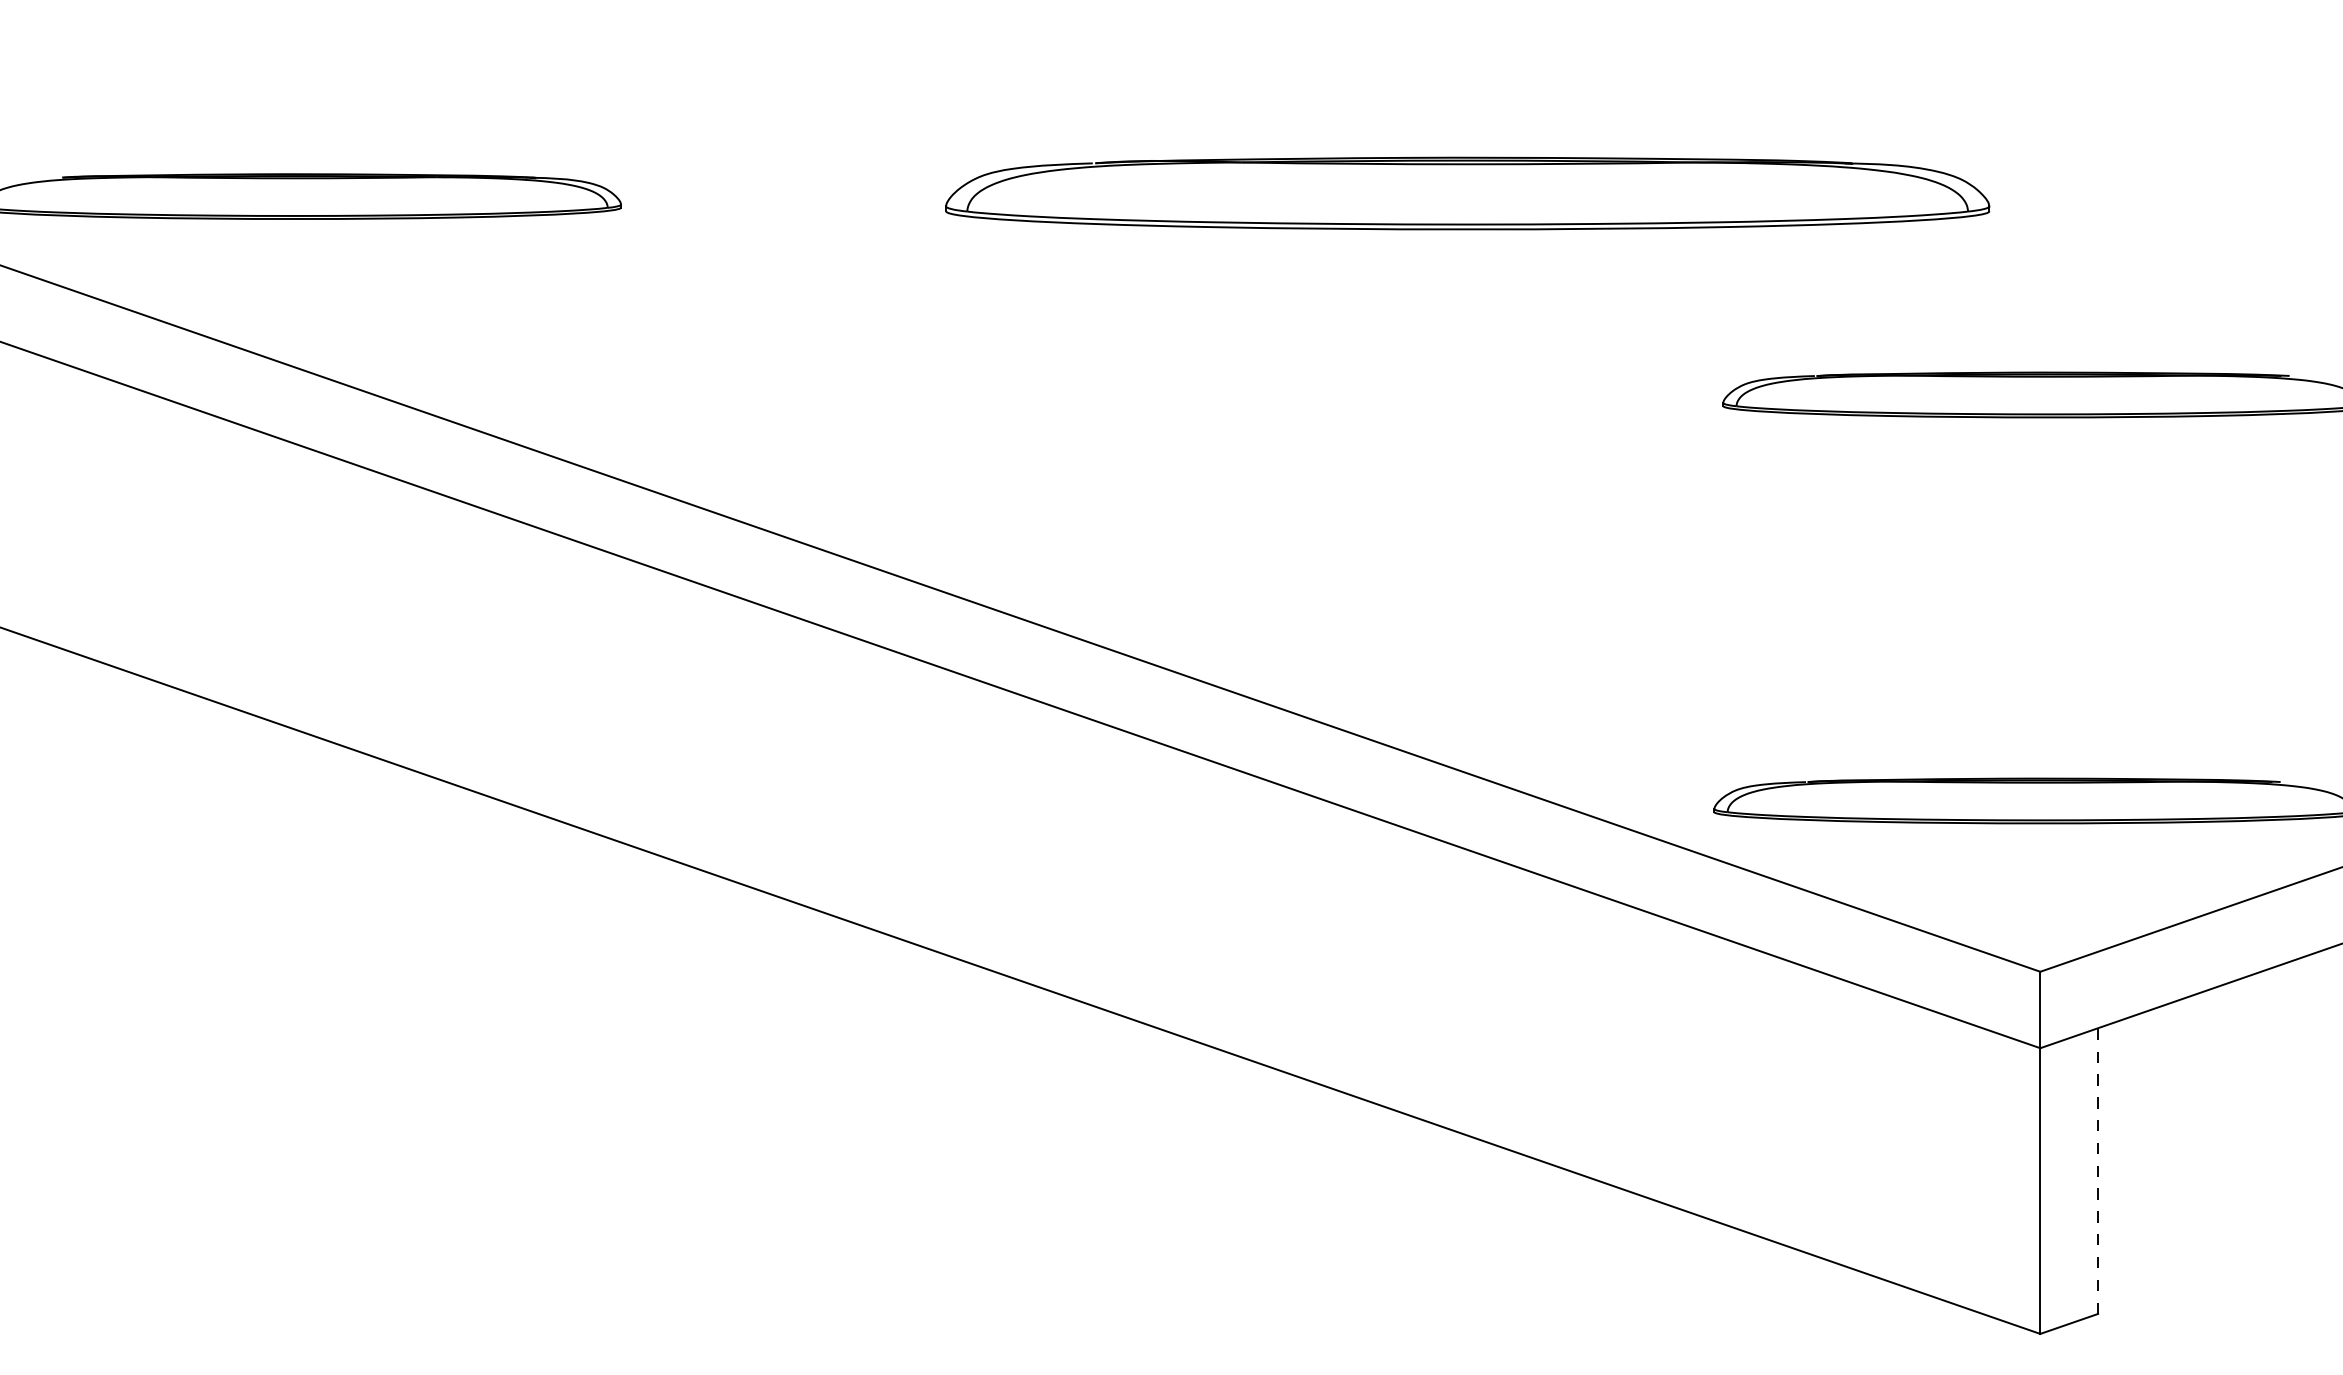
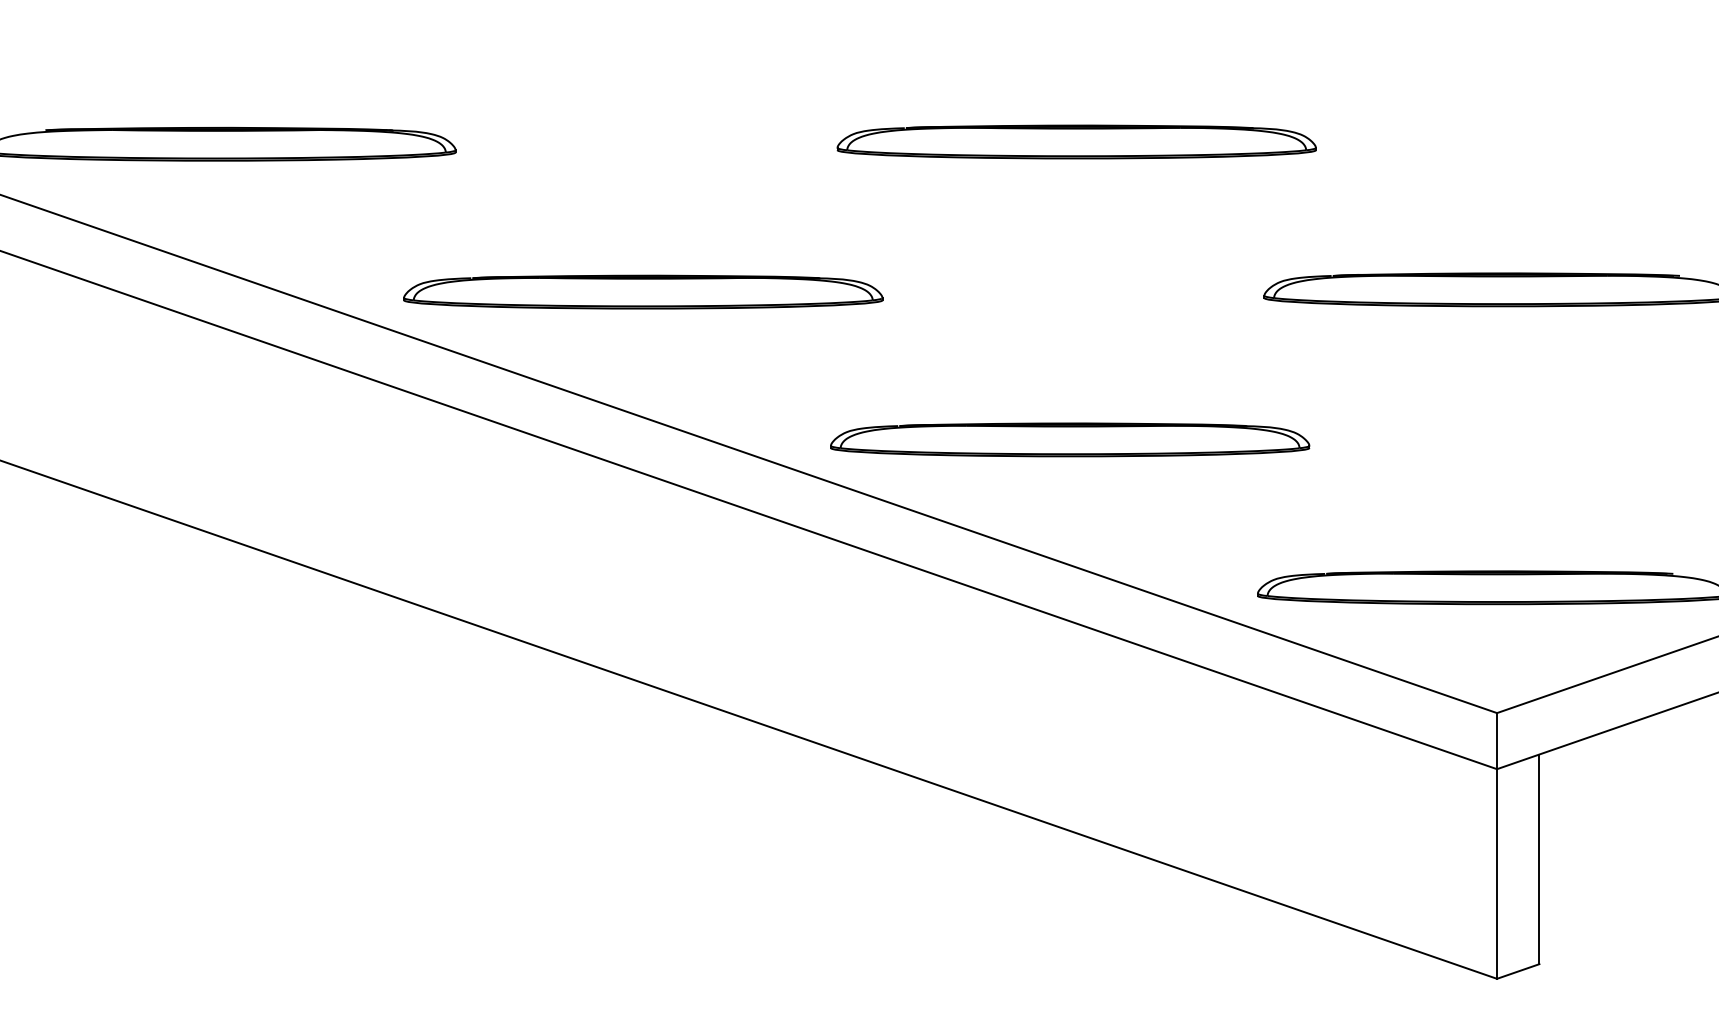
part: (1467, 192) -> (1076, 141), size x0.62
part: (877, 397) -> (643, 291), added
part: (1459, 598) -> (1070, 439), added
line: (2098, 1171) -> (1539, 859), dashed -> solid

